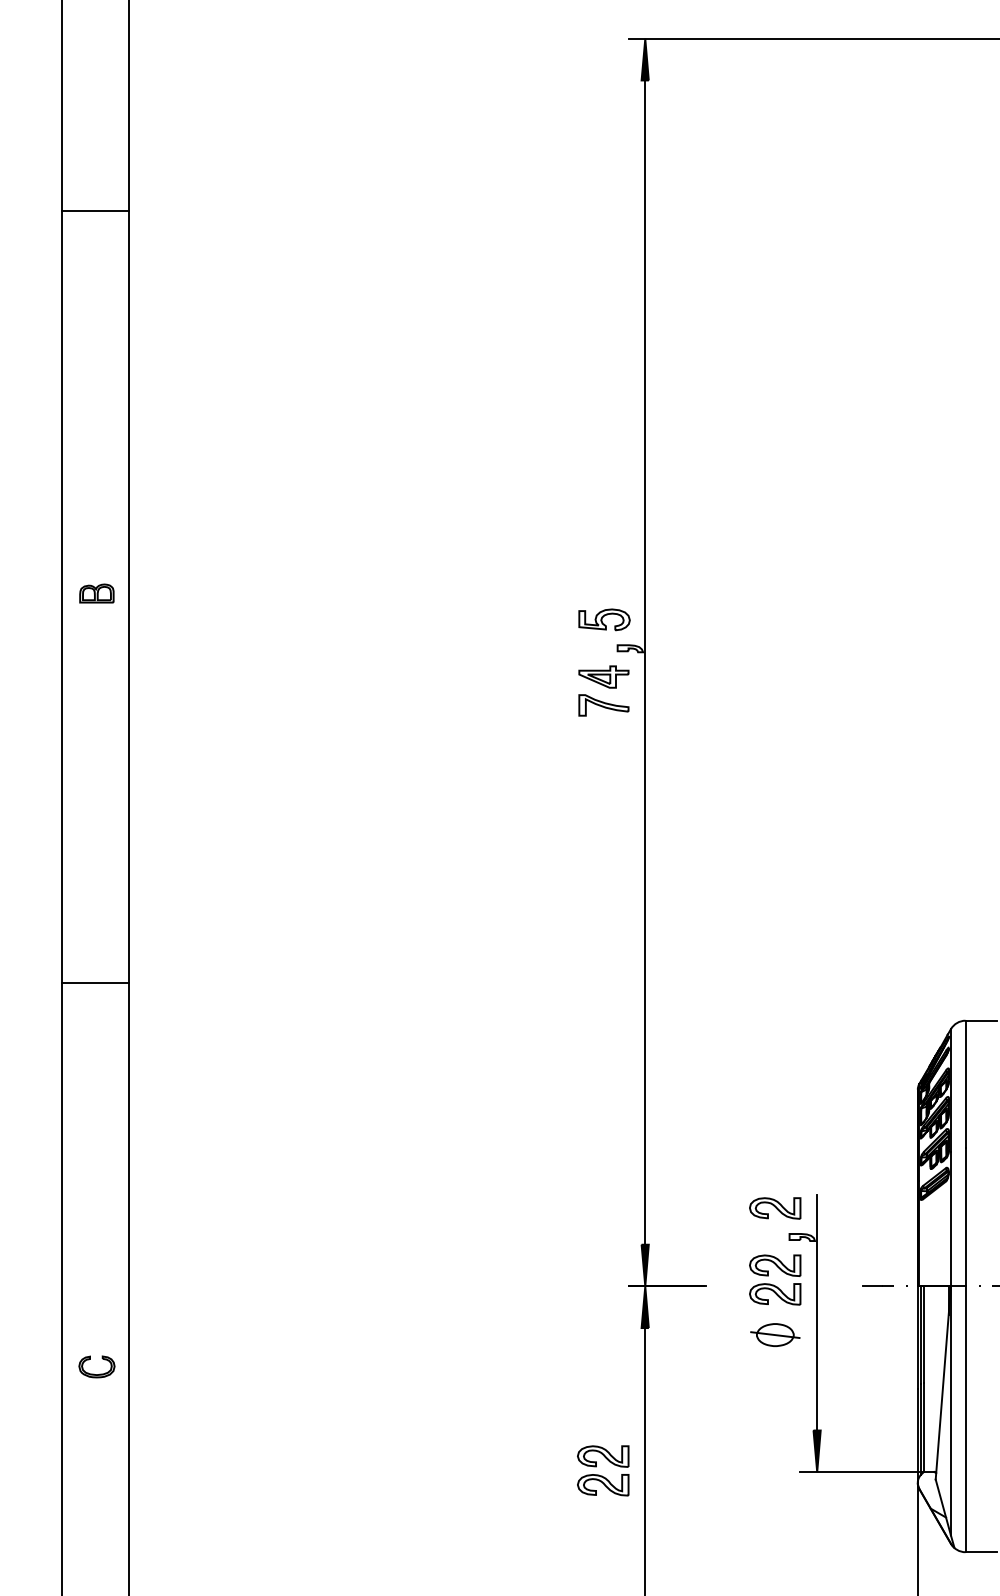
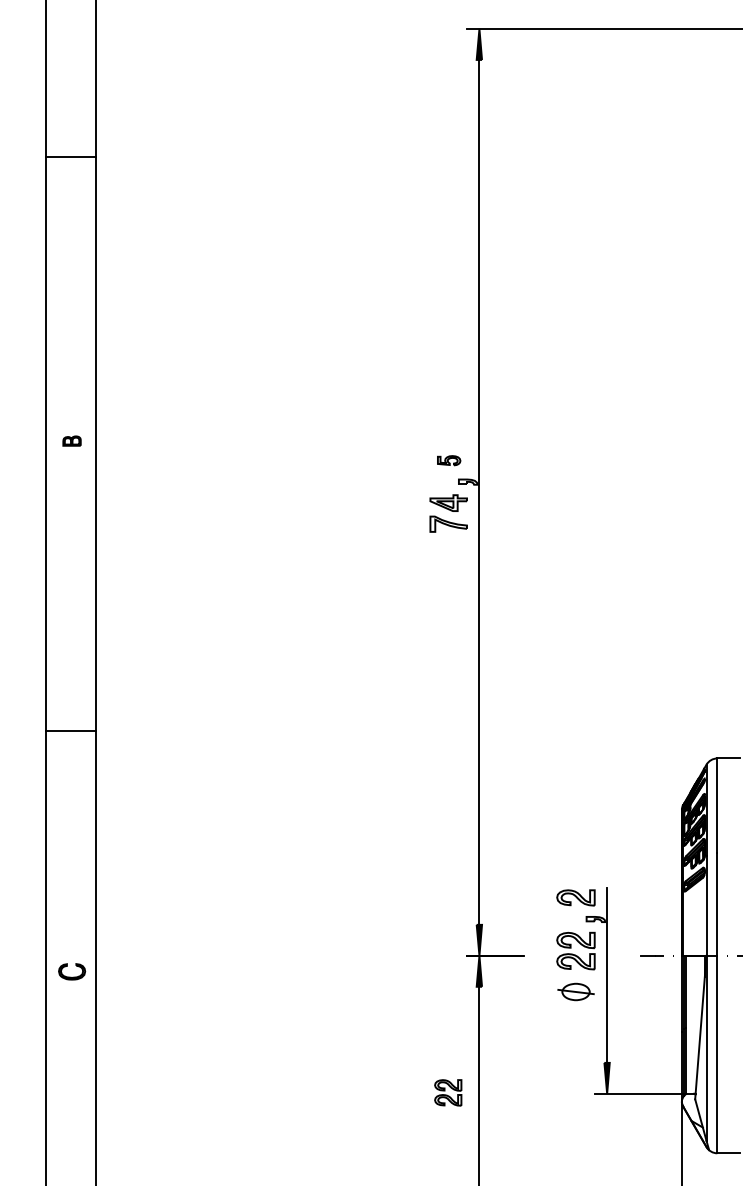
part: (96, 593) -> (71, 441), size x0.7
part: (604, 619) -> (449, 460), size x0.6
part: (93, 1373) -> (69, 976), moved
part: (603, 1470) -> (448, 1092), size x0.7

